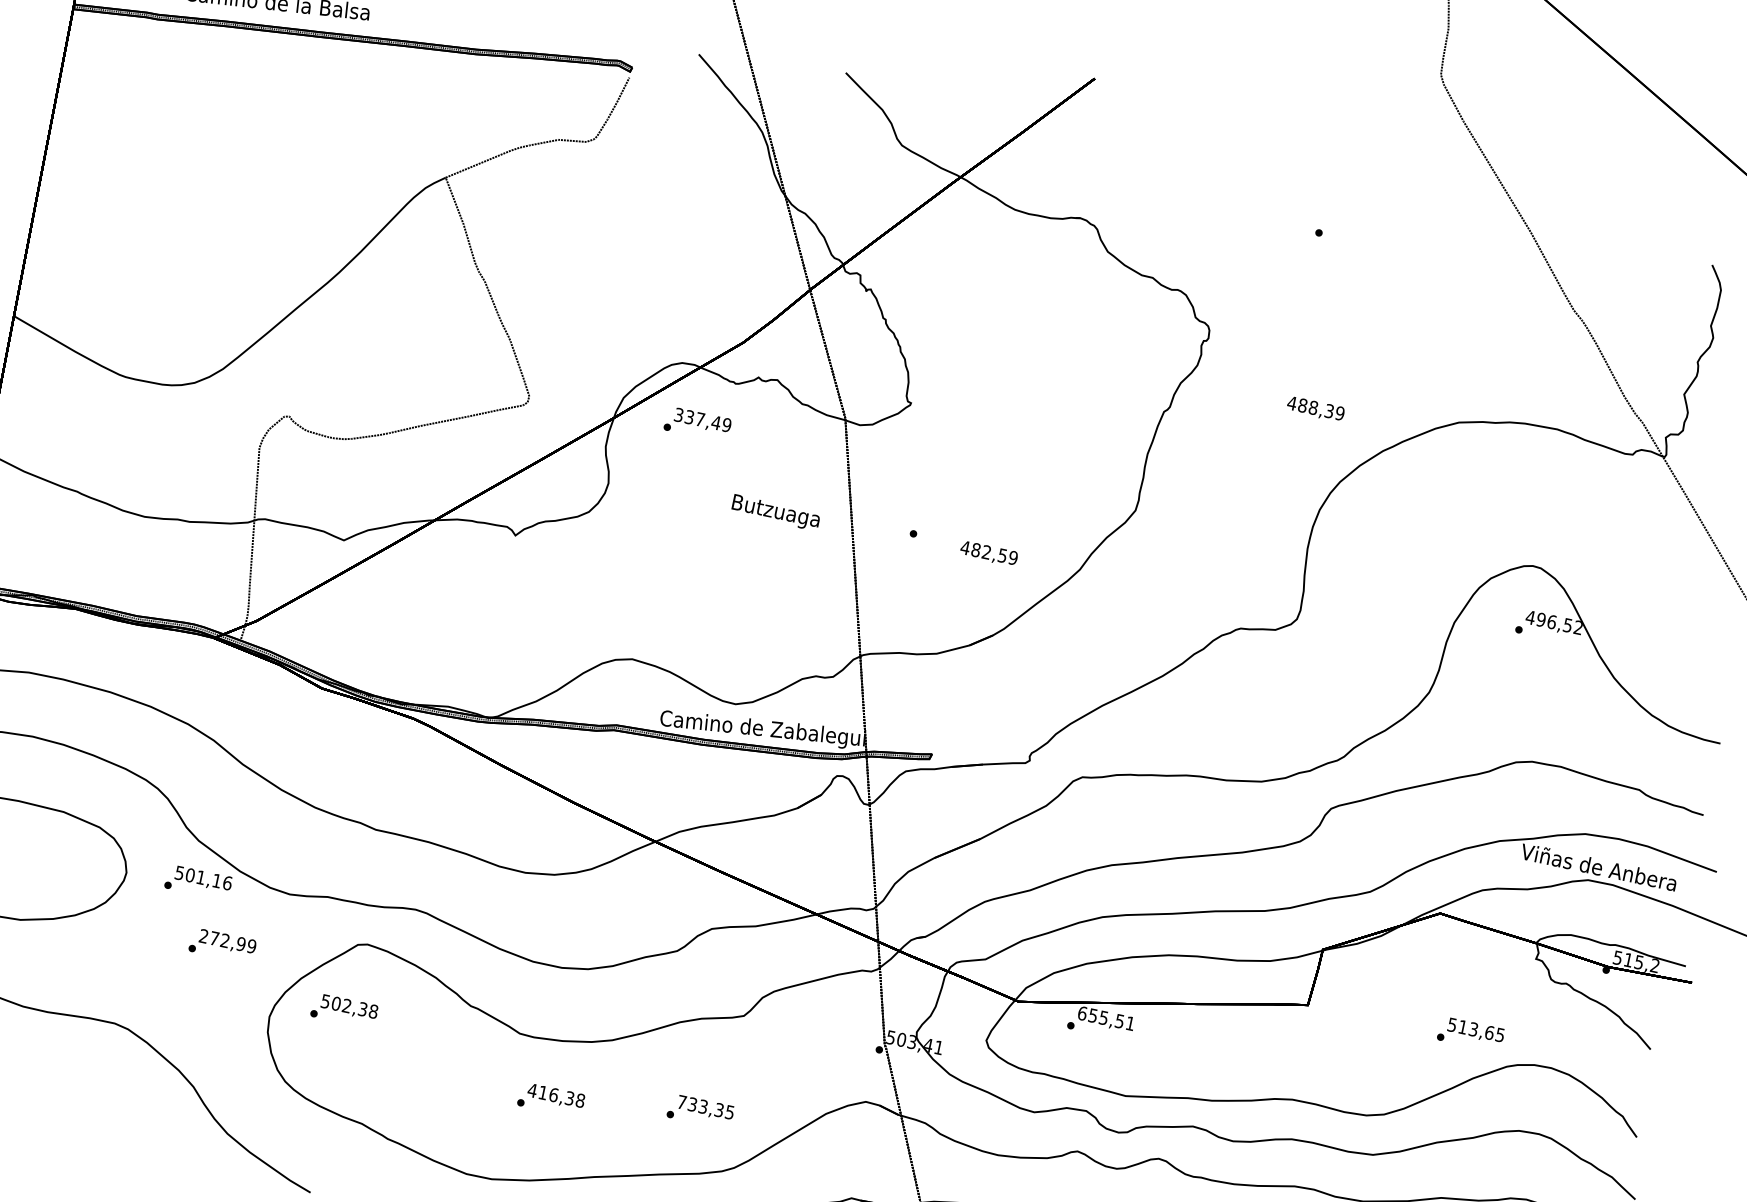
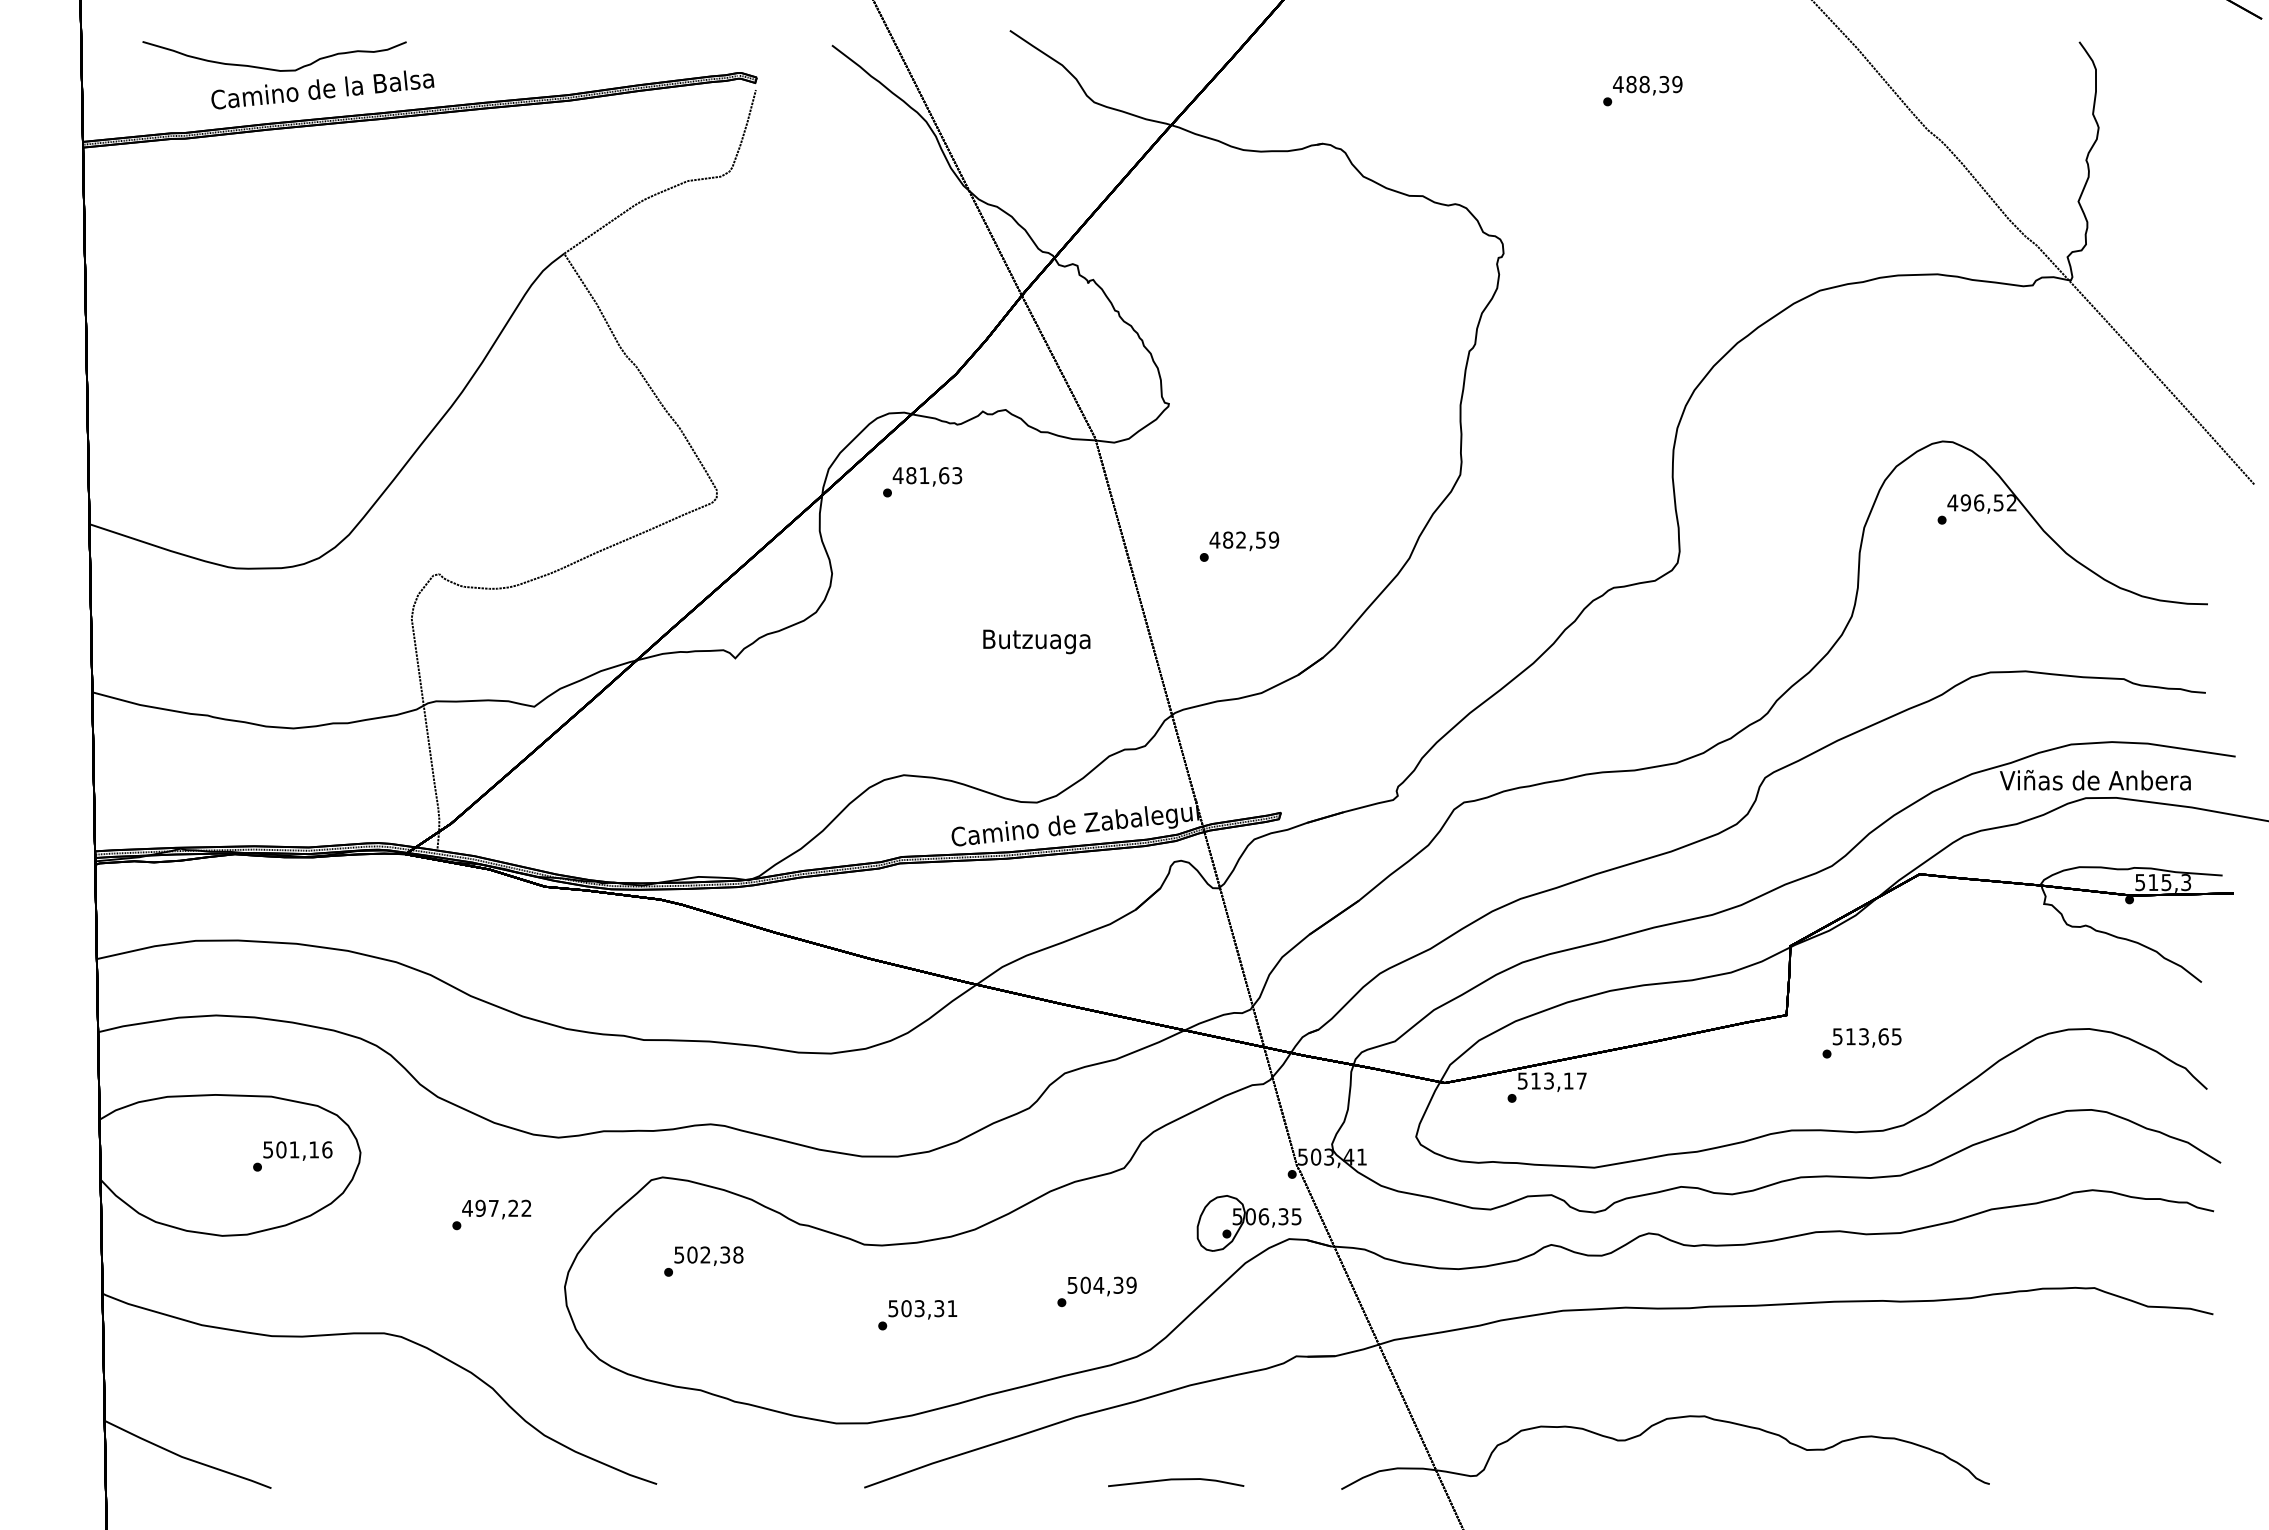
text: (1315, 409) -> (1647, 85), moved
text: (702, 419) -> (927, 475), 337,49 -> 481,63
text: (775, 512) -> (1036, 641), moved
text: (989, 554) -> (1244, 541), moved
text: (198, 882) -> (292, 1156), moved
text: (227, 940) -> (496, 1207), 272,99 -> 497,22
text: (1655, 965) -> (2186, 882), 515,2 -> 515,3
text: (344, 1010) -> (703, 1261), moved
text: (1105, 1017) -> (1551, 1080), 655,51 -> 513,17
text: (1470, 1034) -> (1861, 1043), moved
part: (835, 1082) -> (1248, 1223), added
text: (556, 1095) -> (922, 1308), 416,38 -> 503,31
text: (705, 1106) -> (1101, 1284), 733,35 -> 504,39

